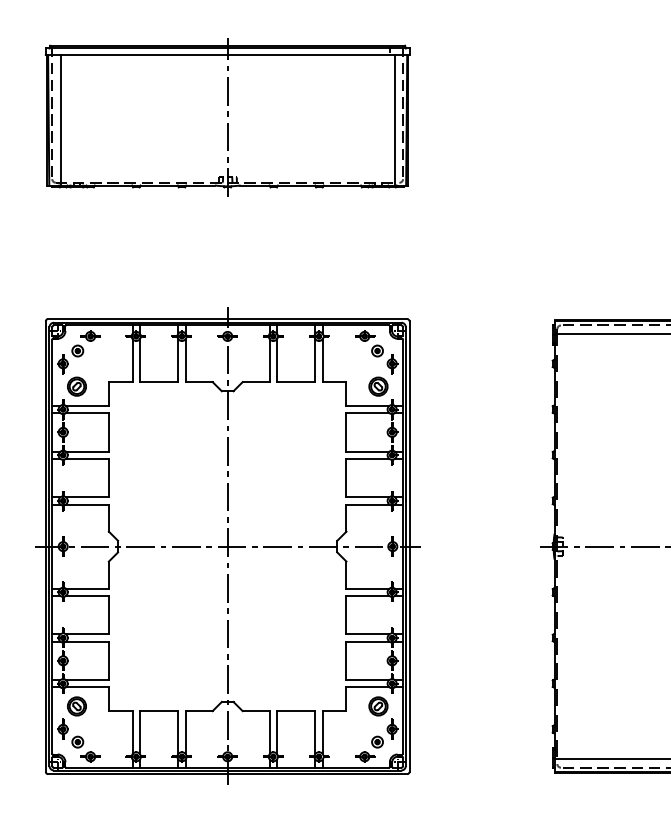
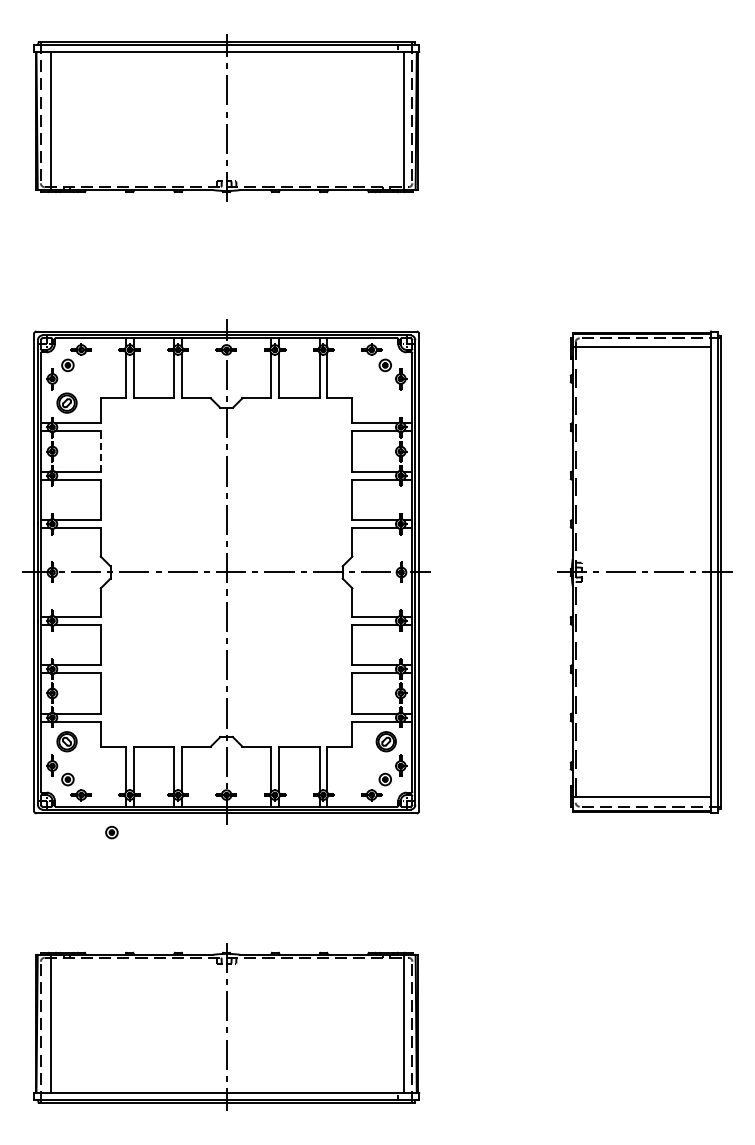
part: (377, 386) -> (385, 402), removed
line: (108, 432) -> (100, 451), solid -> dashed
part: (118, 792) -> (111, 832), added

